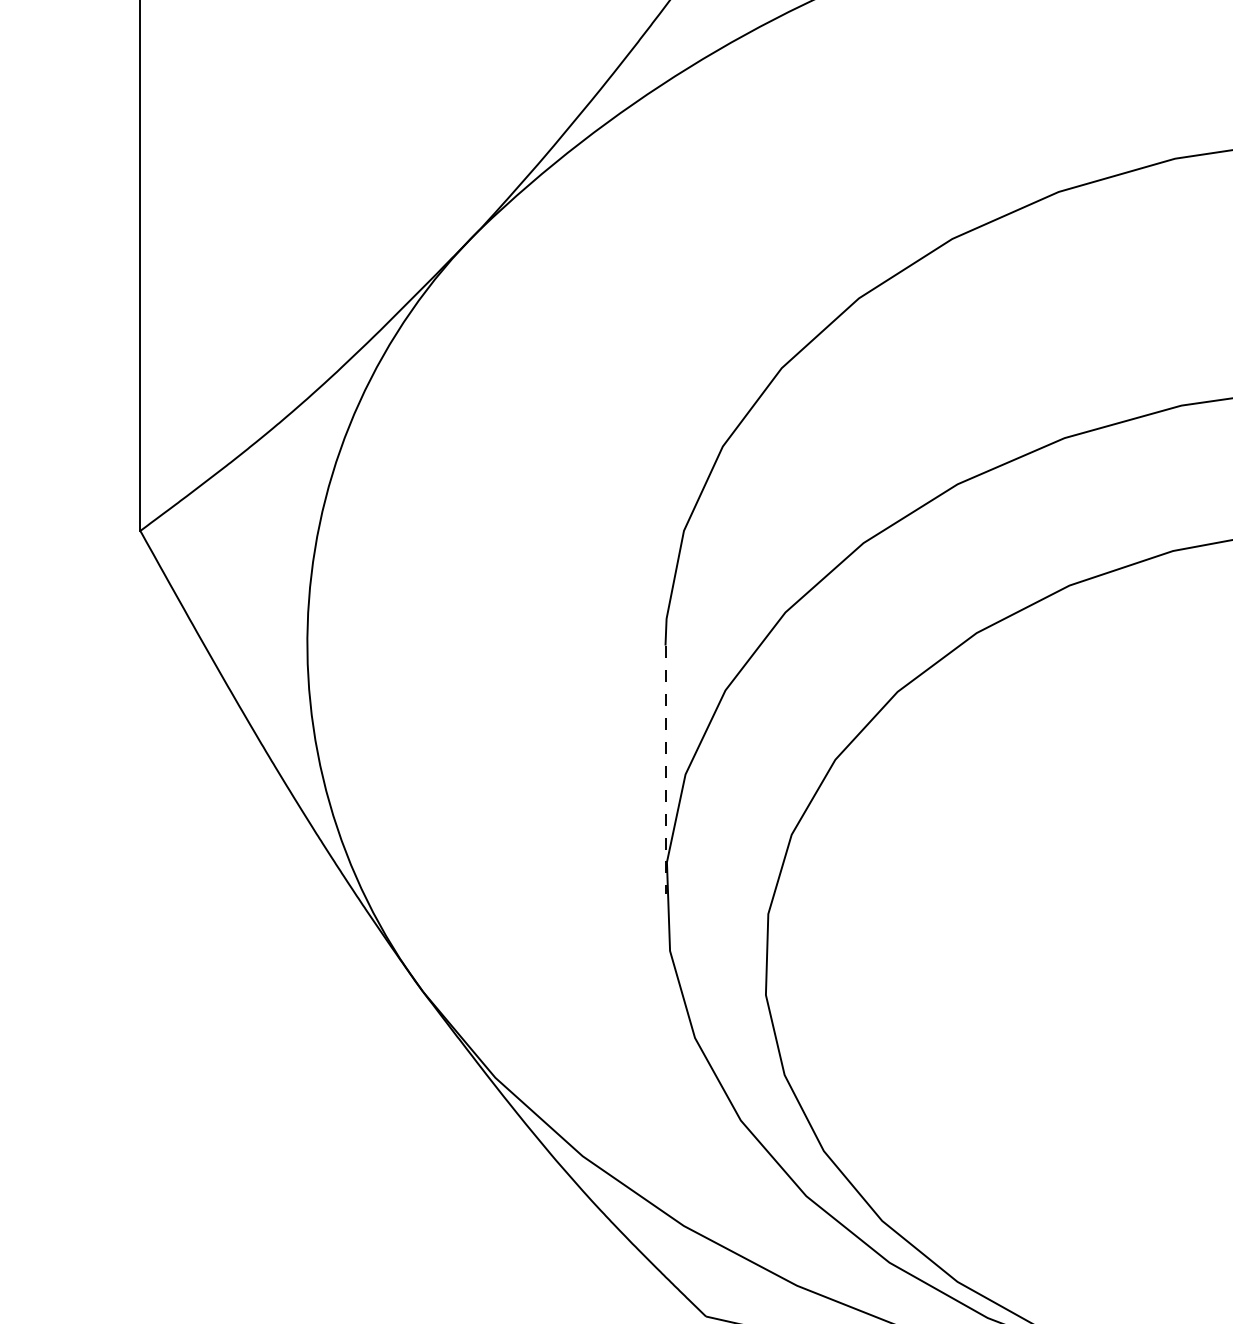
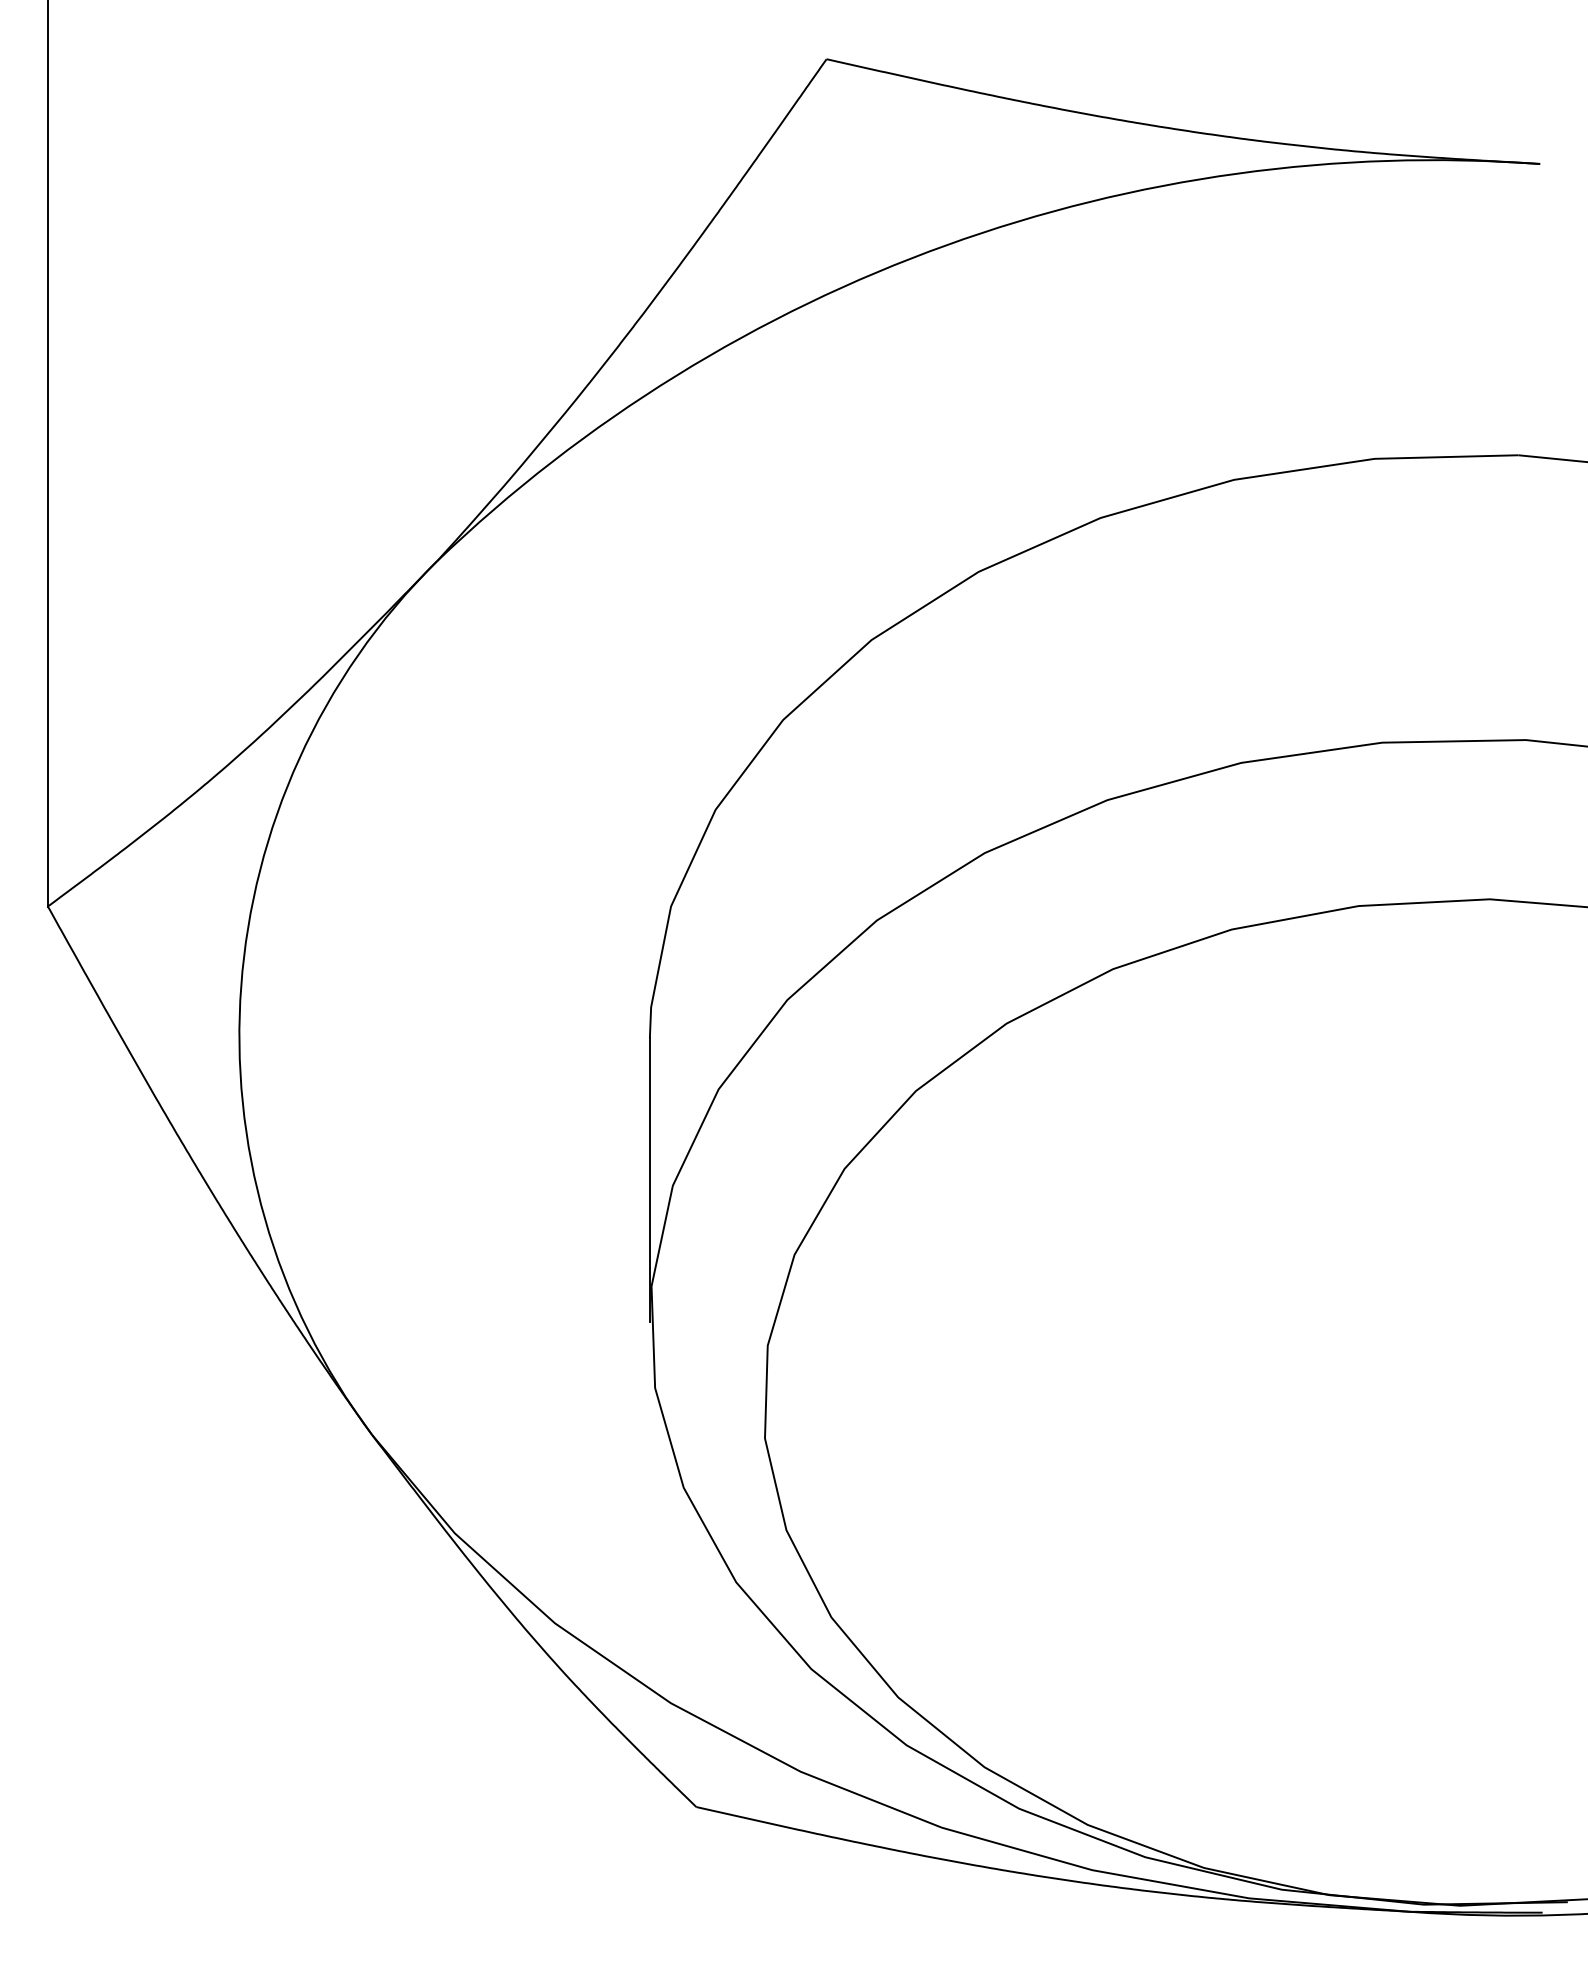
line: (665, 769) -> (649, 1180), dashed -> solid

